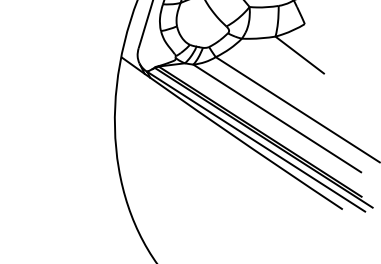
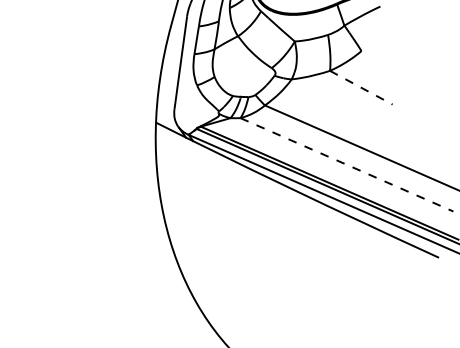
line: (299, 54) -> (361, 87), solid -> dashed
line: (277, 119) -> (347, 165), solid -> dashed

